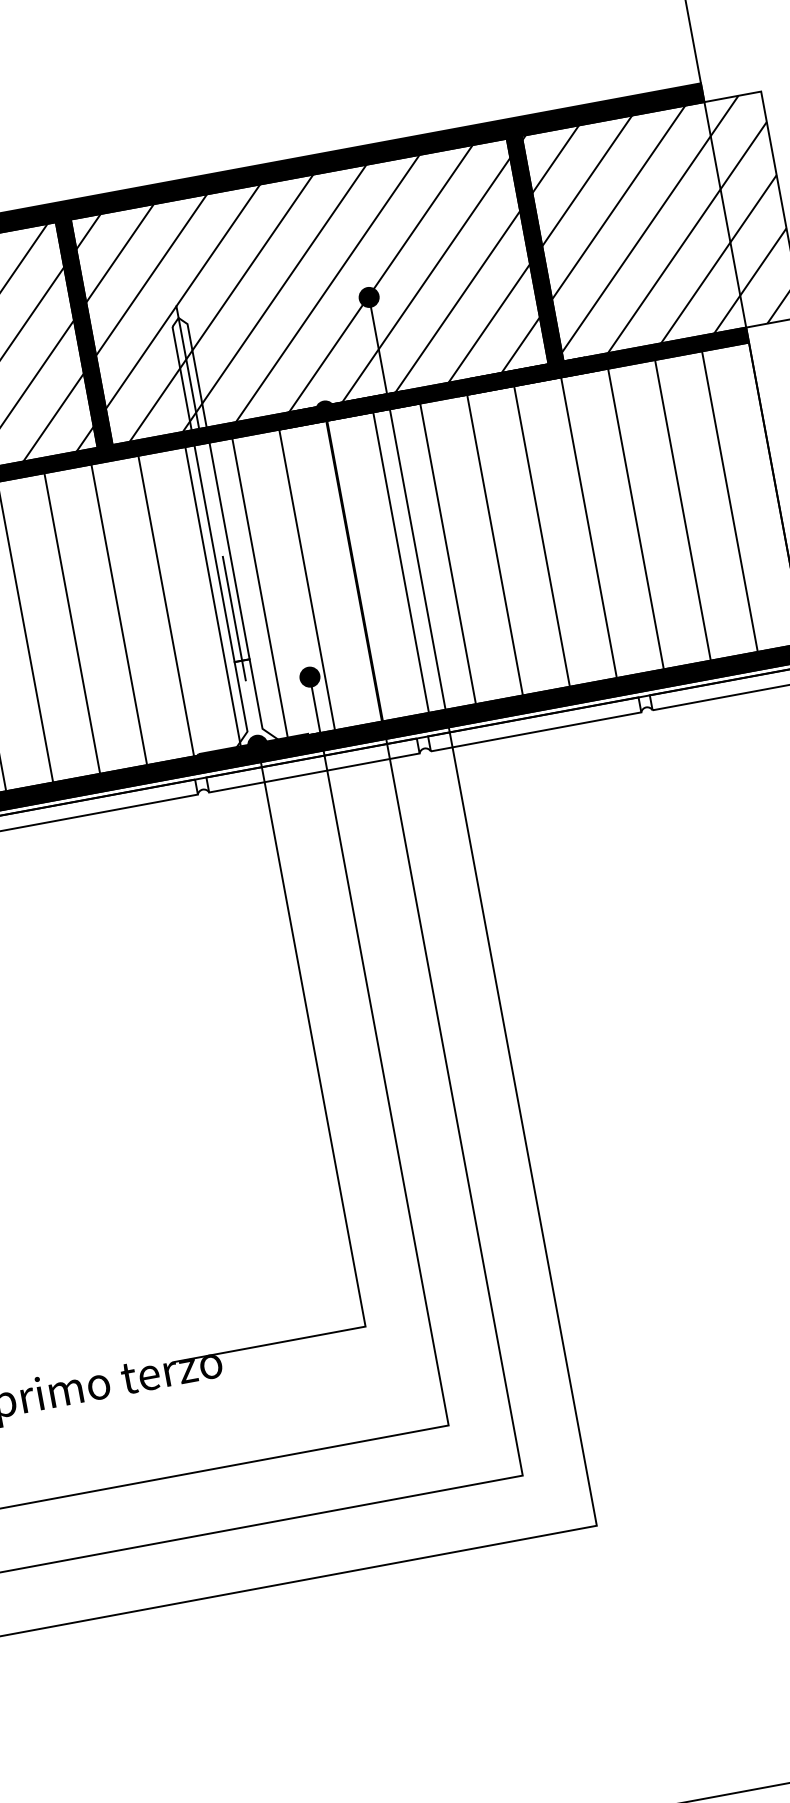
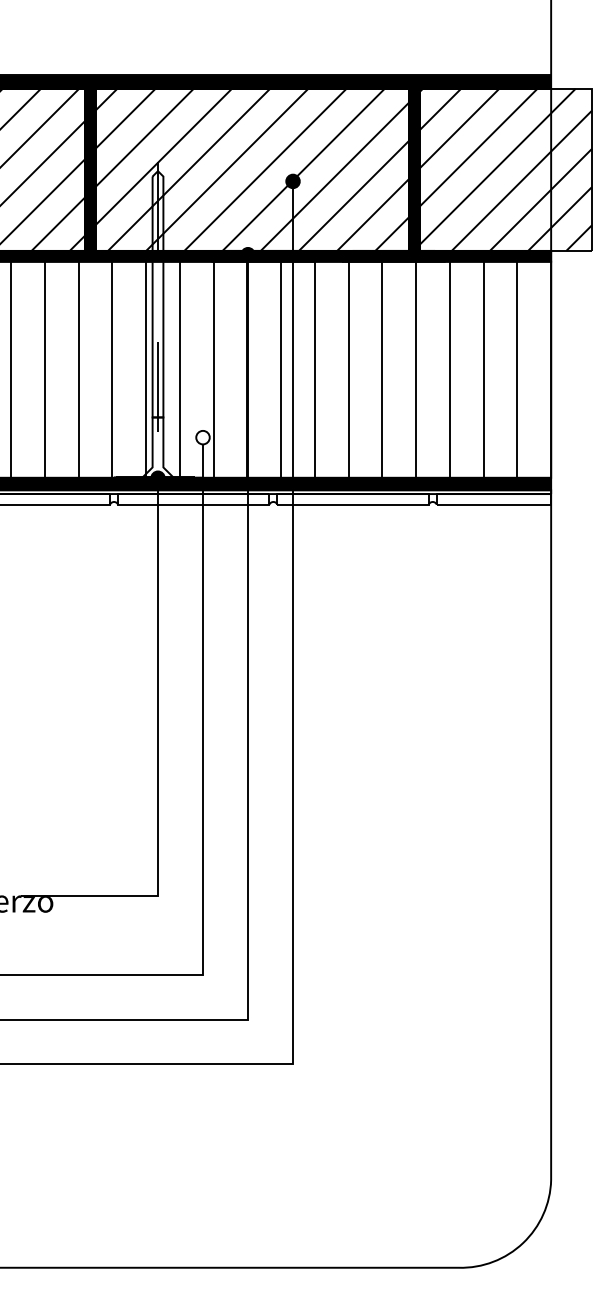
fill: (309, 677) -> (202, 437), removed

